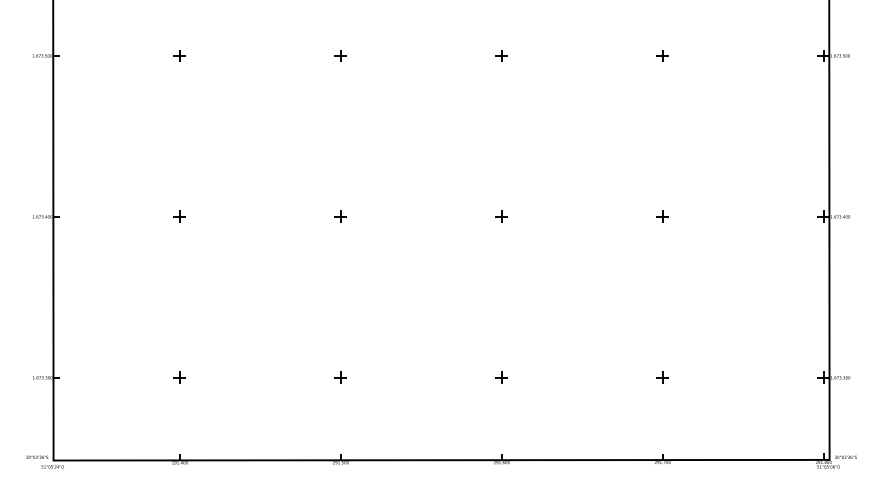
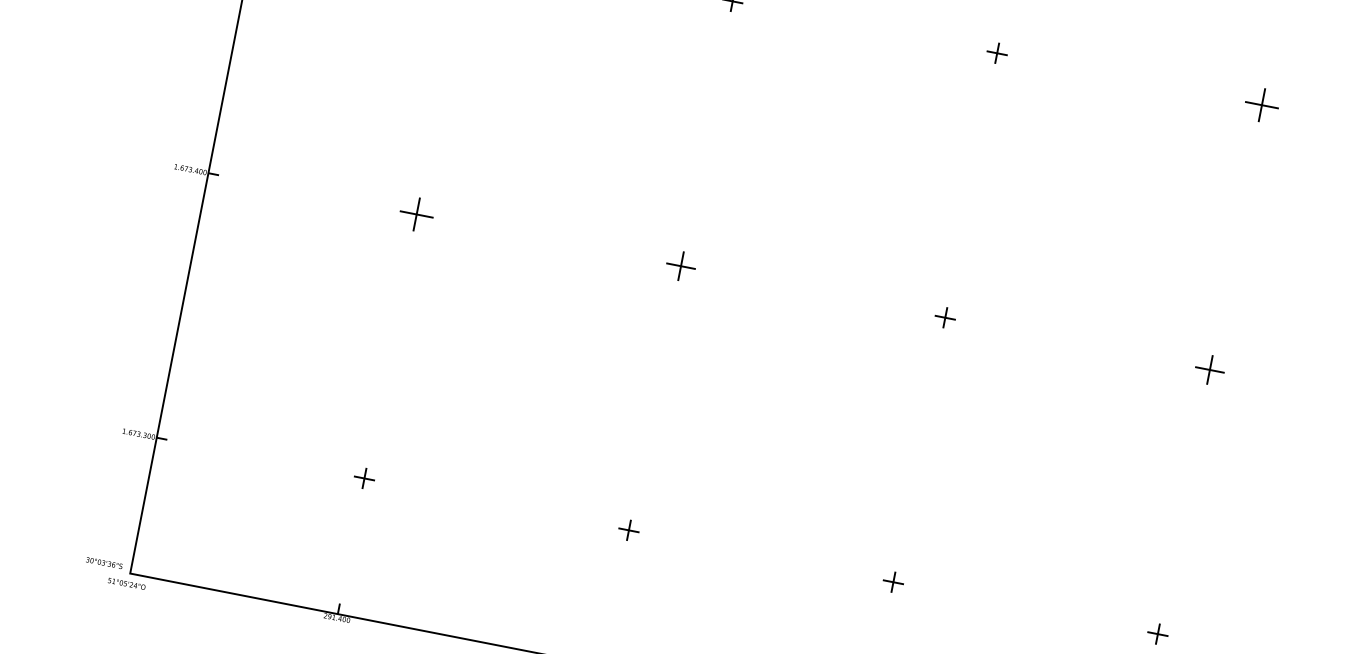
part: (662, 55) -> (1261, 104), size x1.6
part: (179, 216) -> (415, 213), size x1.6
part: (340, 216) -> (680, 265), size x1.4
part: (662, 216) -> (1209, 368), size x1.4

